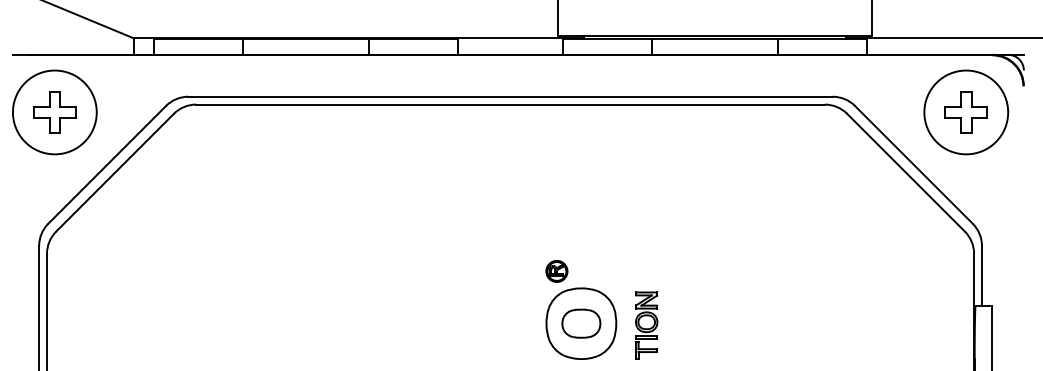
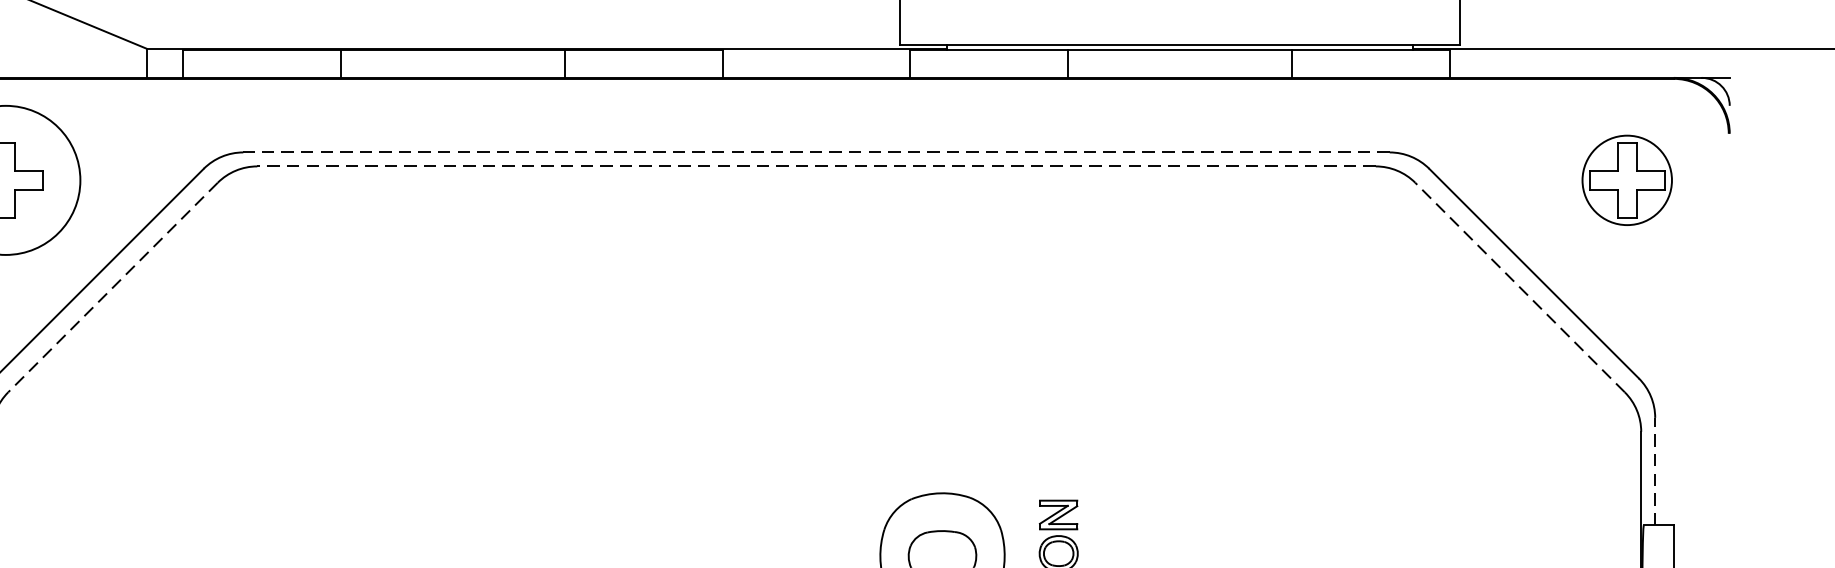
line: (510, 96) -> (816, 152), solid -> dashed
line: (510, 104) -> (816, 166), solid -> dashed
circle: (966, 112) -> (1627, 180), size x0.6
line: (905, 172) -> (1519, 287), solid -> dashed
line: (114, 173) -> (111, 288), solid -> dashed
part: (556, 271) -> (898, 463), removed
line: (981, 275) -> (1654, 470), solid -> dashed

